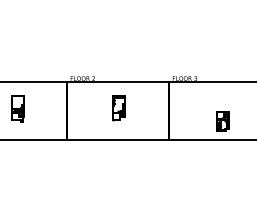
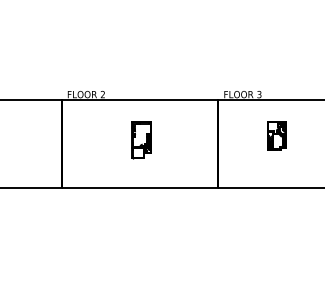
part: (222, 121) -> (275, 135), moved

